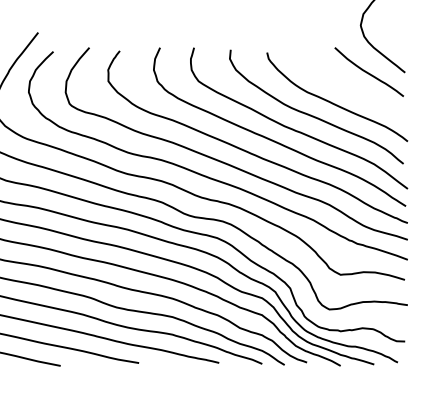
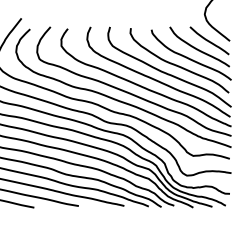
curve: (347, 85) -> (197, 48), added

